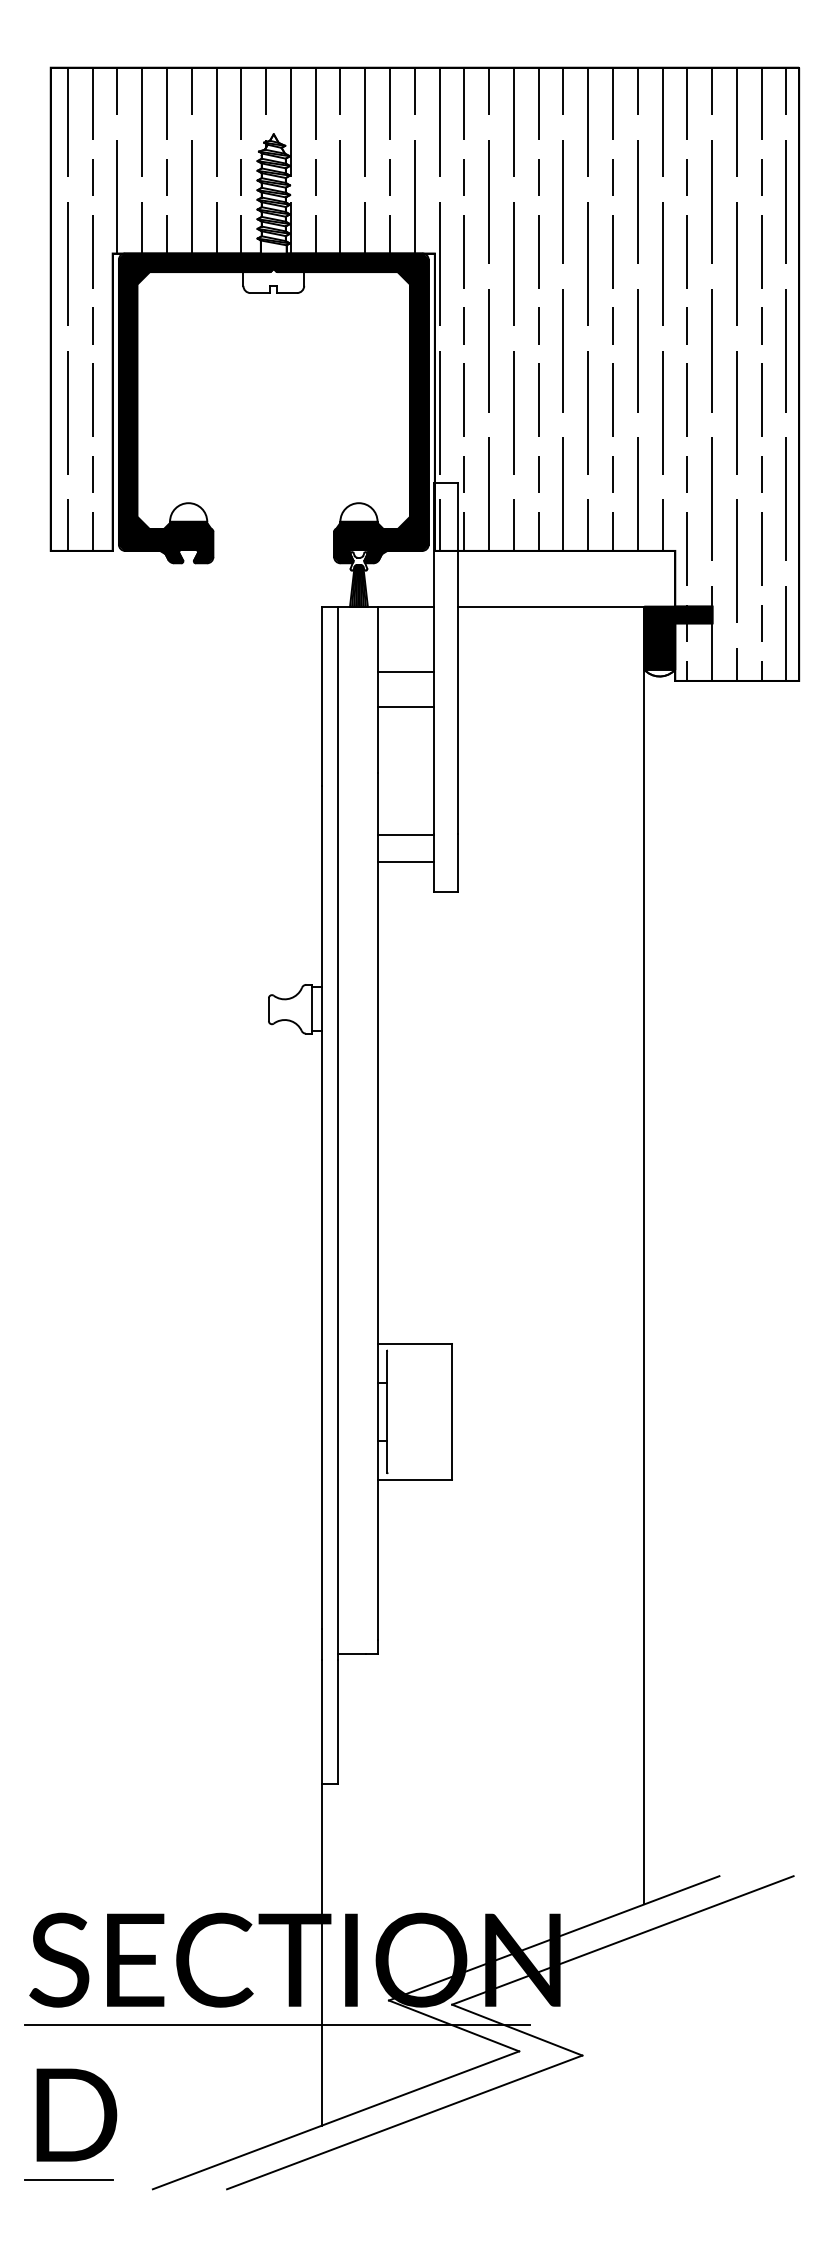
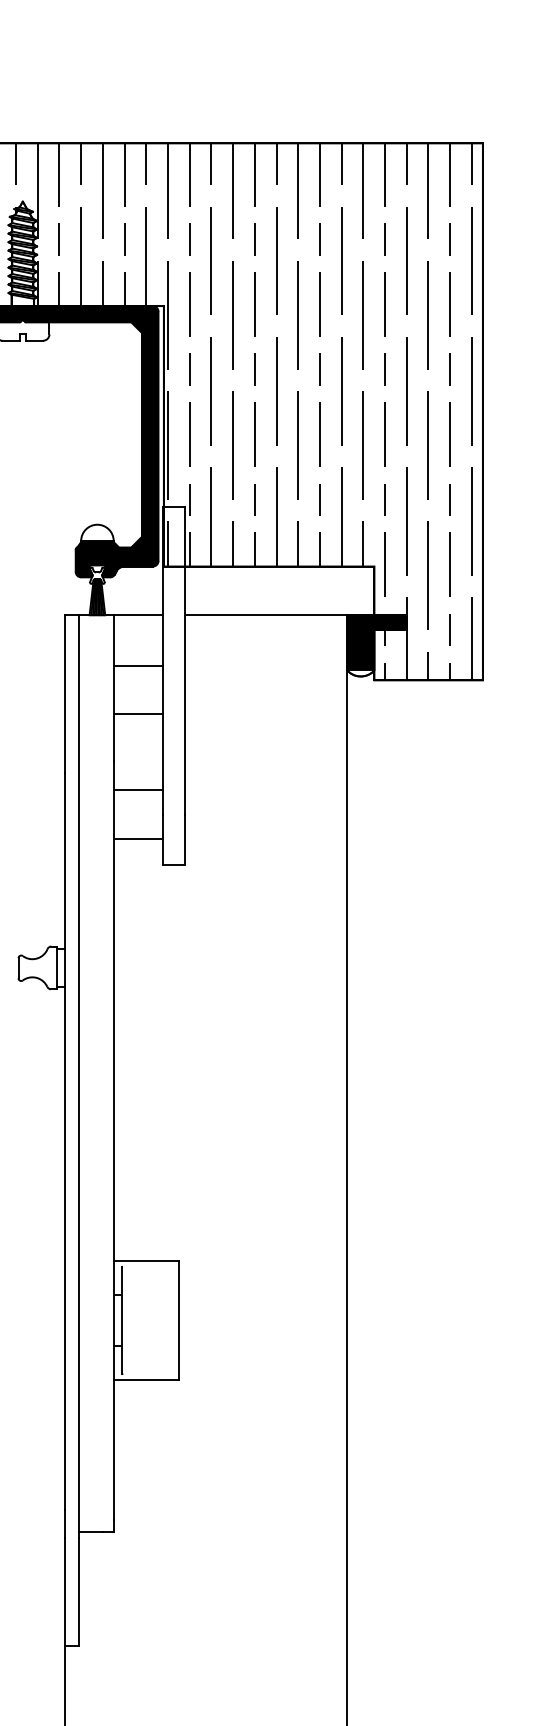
line: (405, 671) -> (138, 714), moved
line: (405, 707) -> (138, 666), moved
line: (405, 834) -> (138, 790), moved

